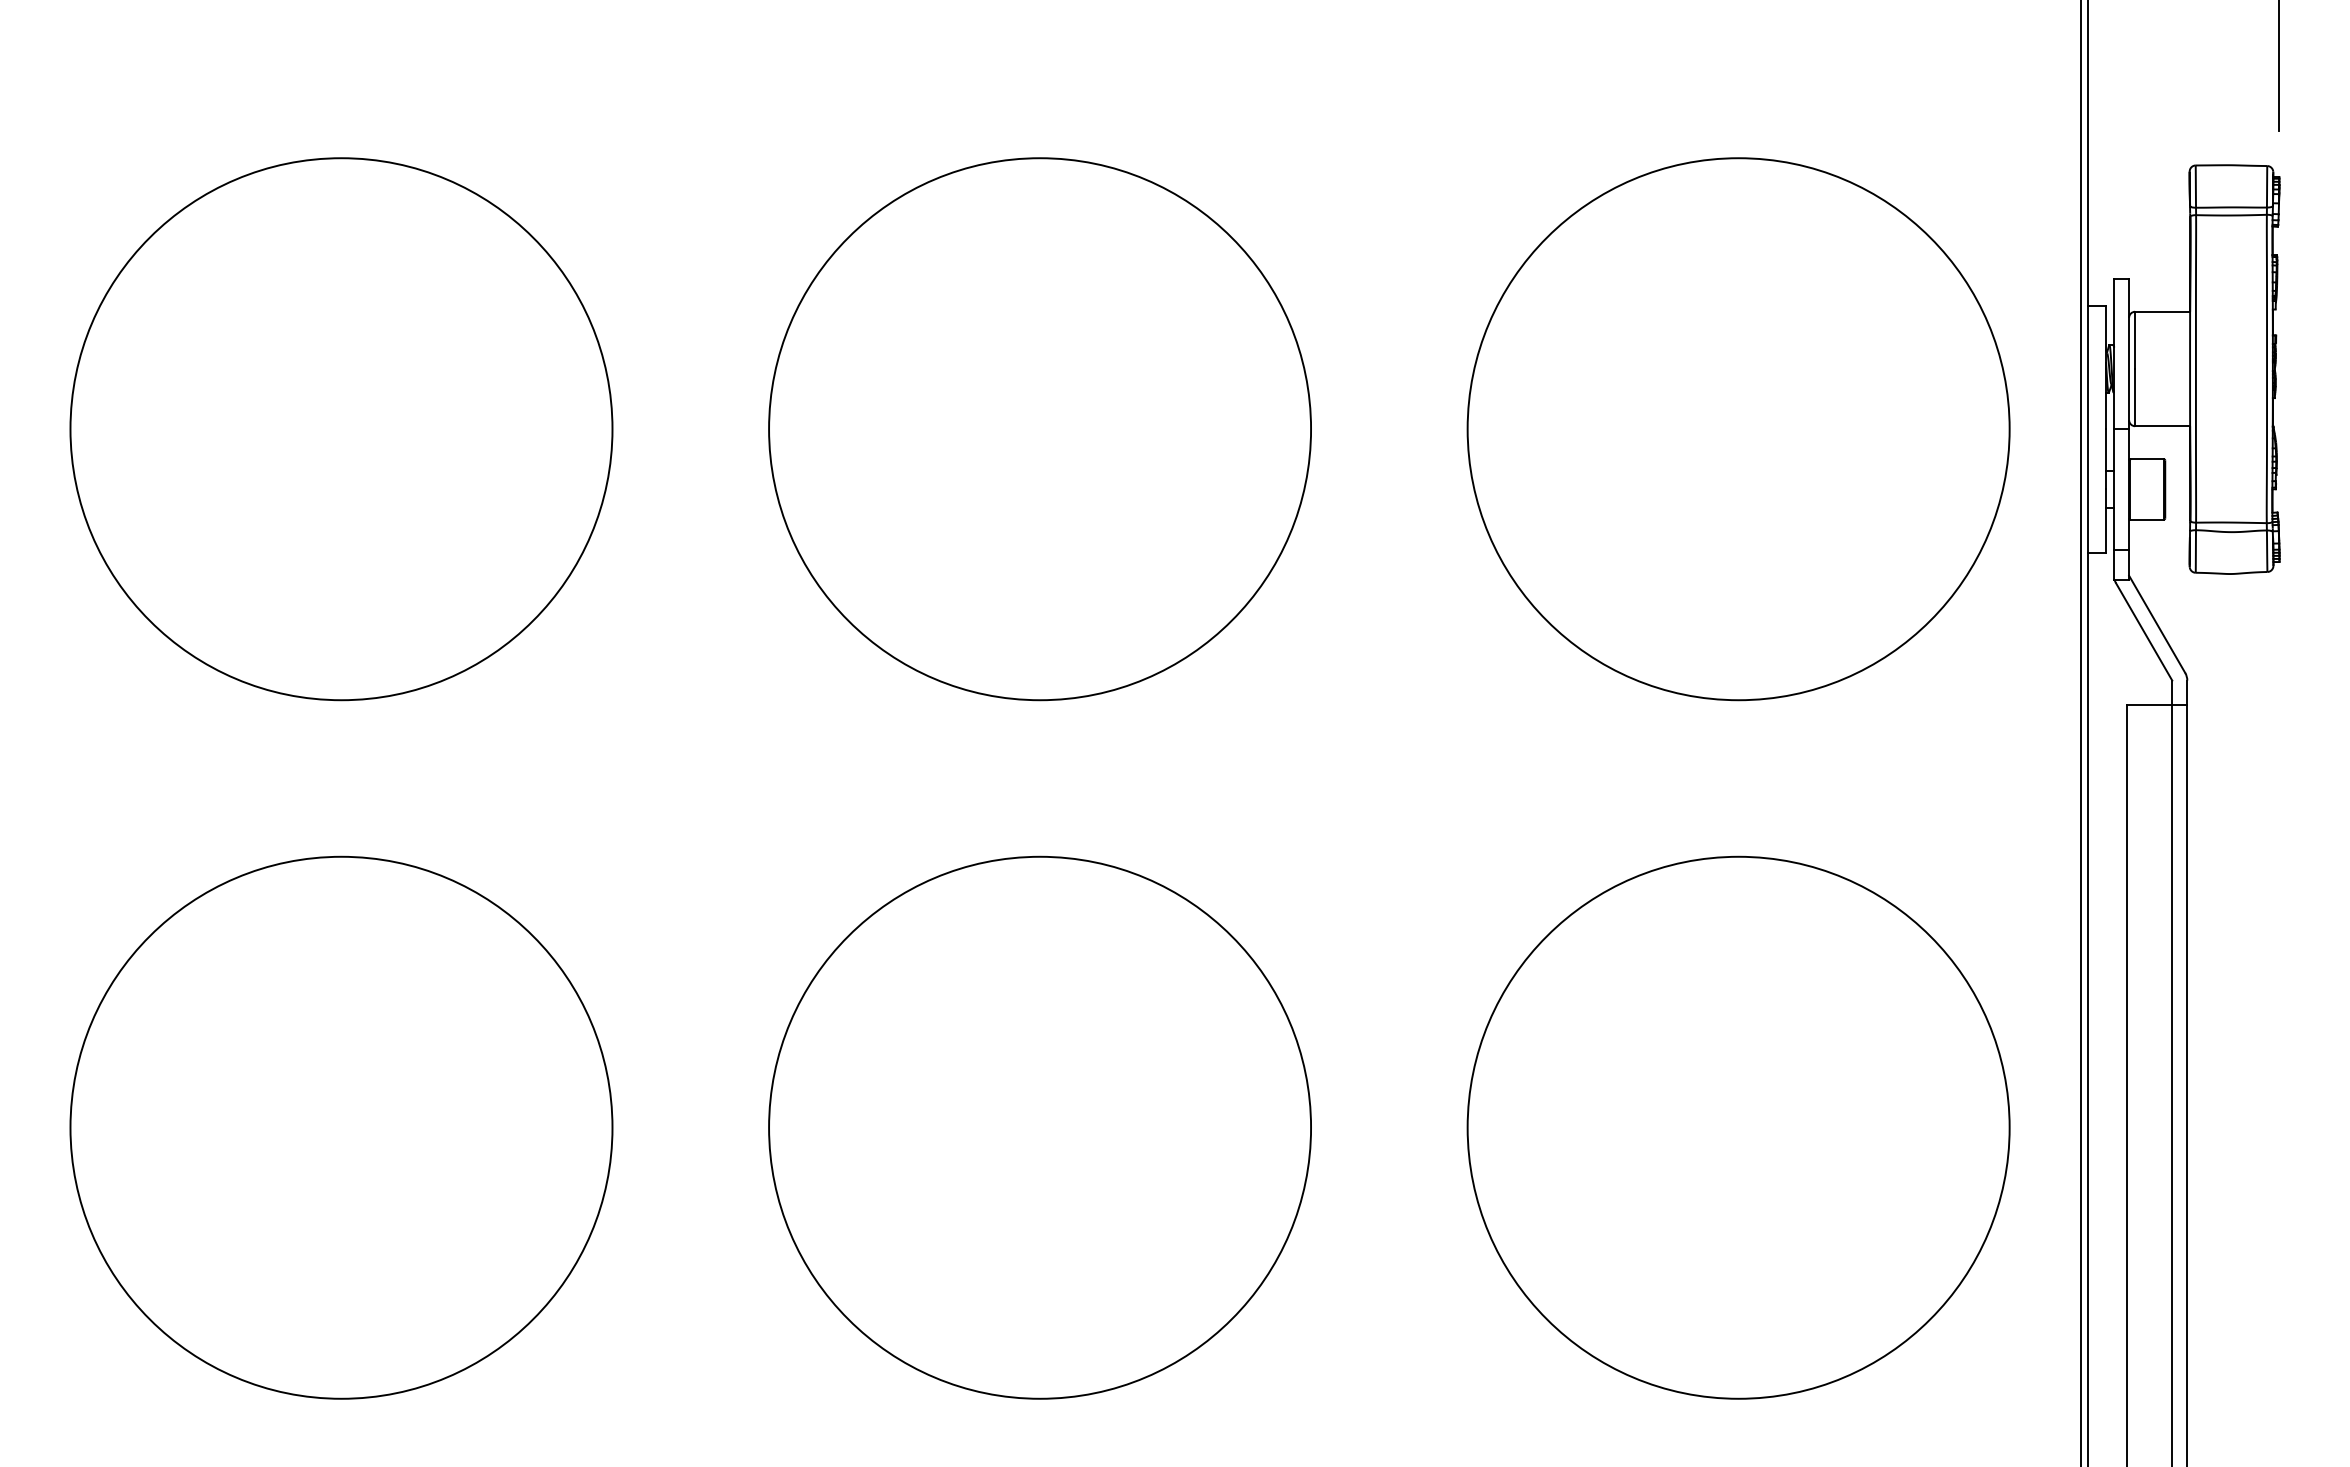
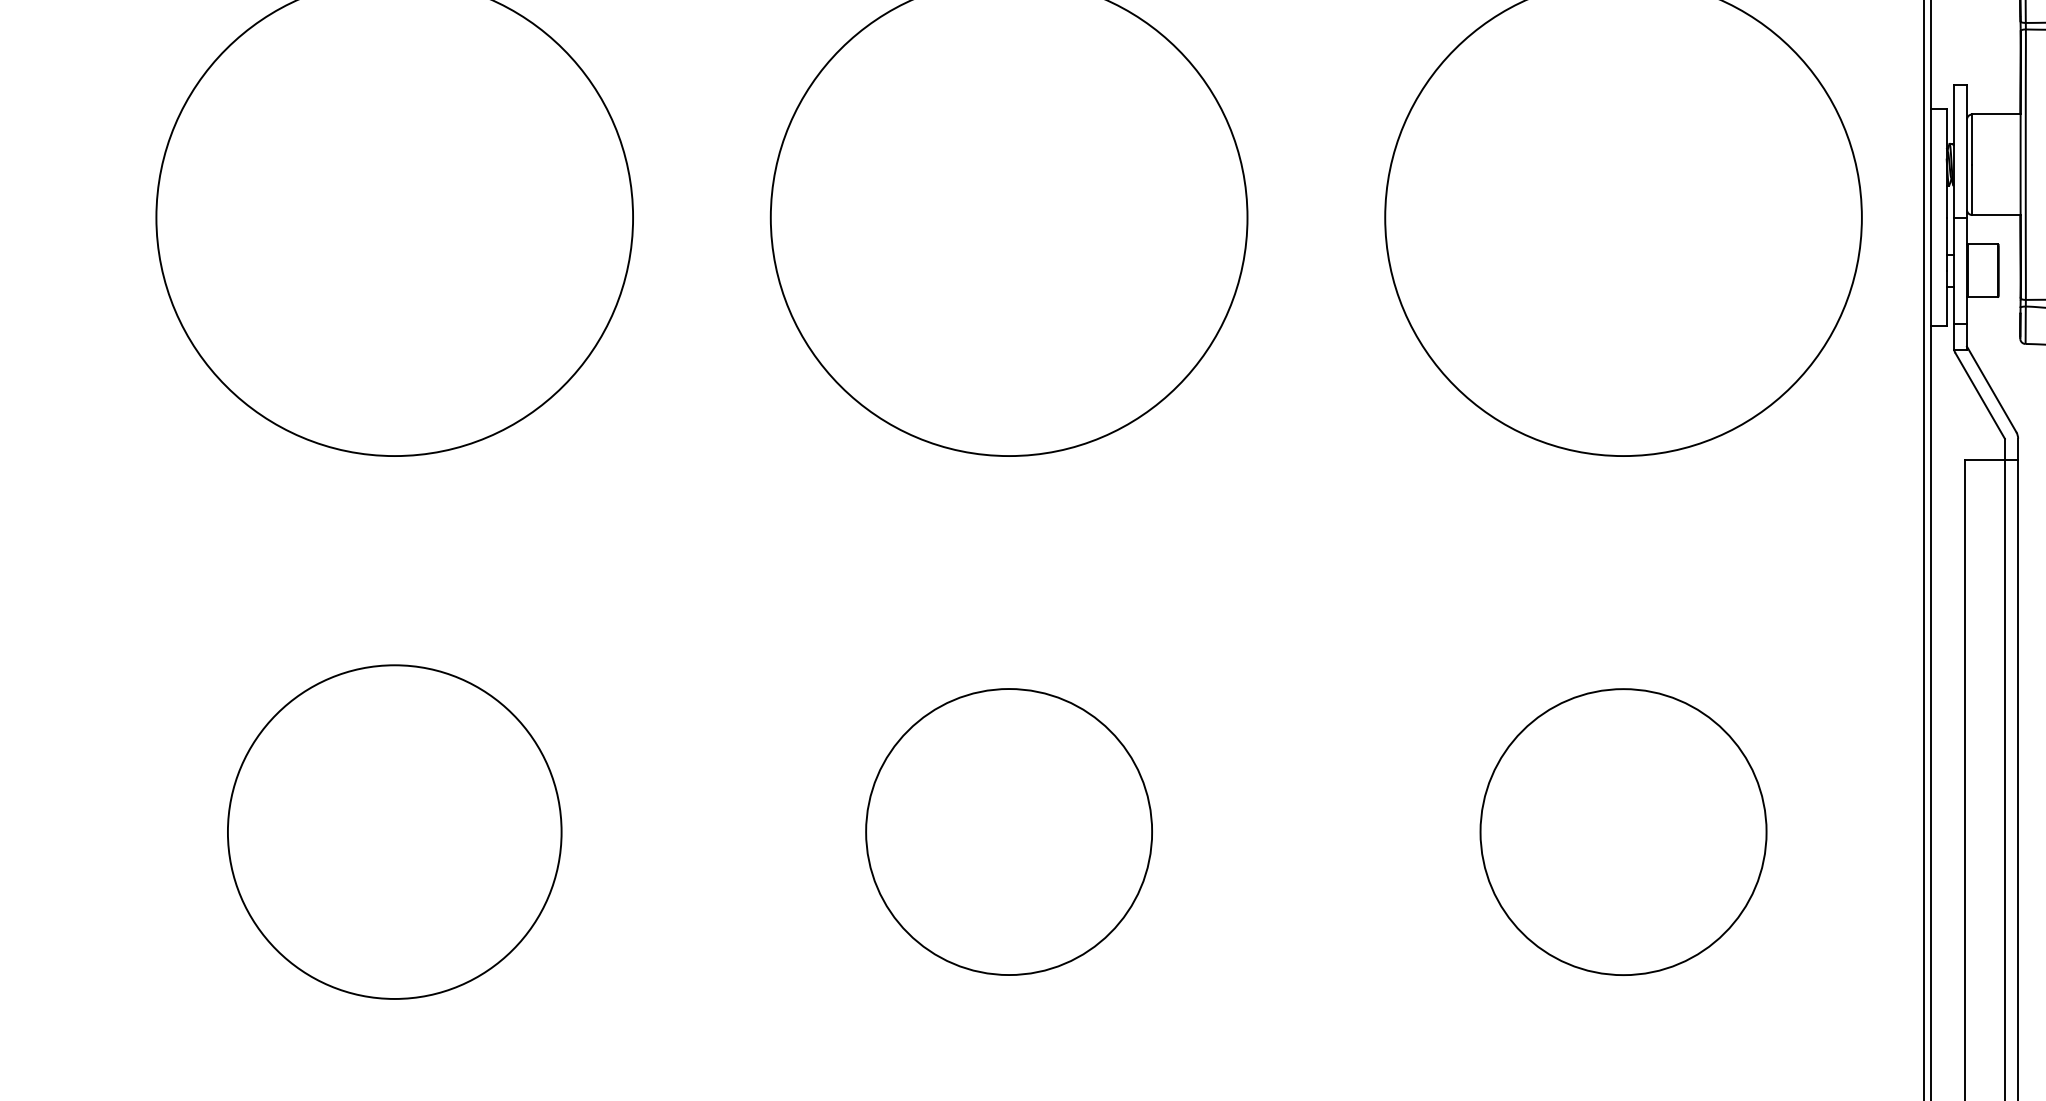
circle: (341, 1127) -> (394, 831), size x0.7
circle: (1039, 1127) -> (1008, 831), size x0.6
circle: (1738, 1127) -> (1623, 831), size x0.6

